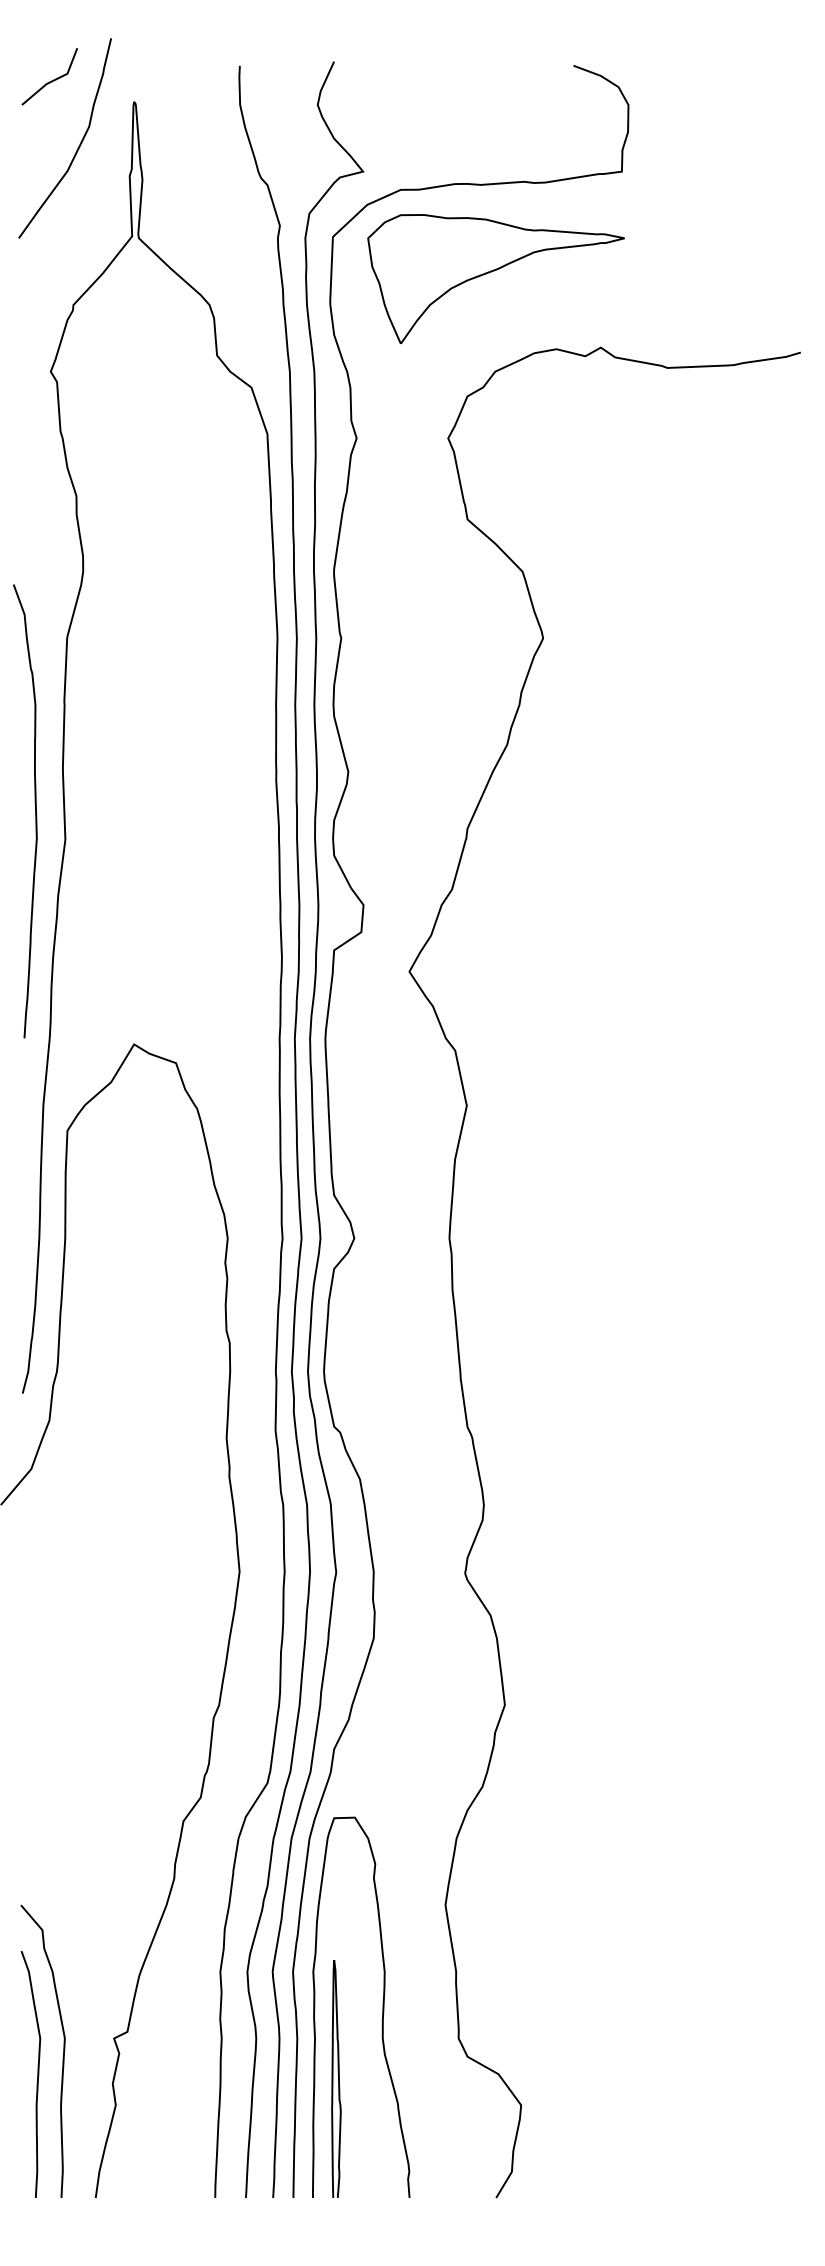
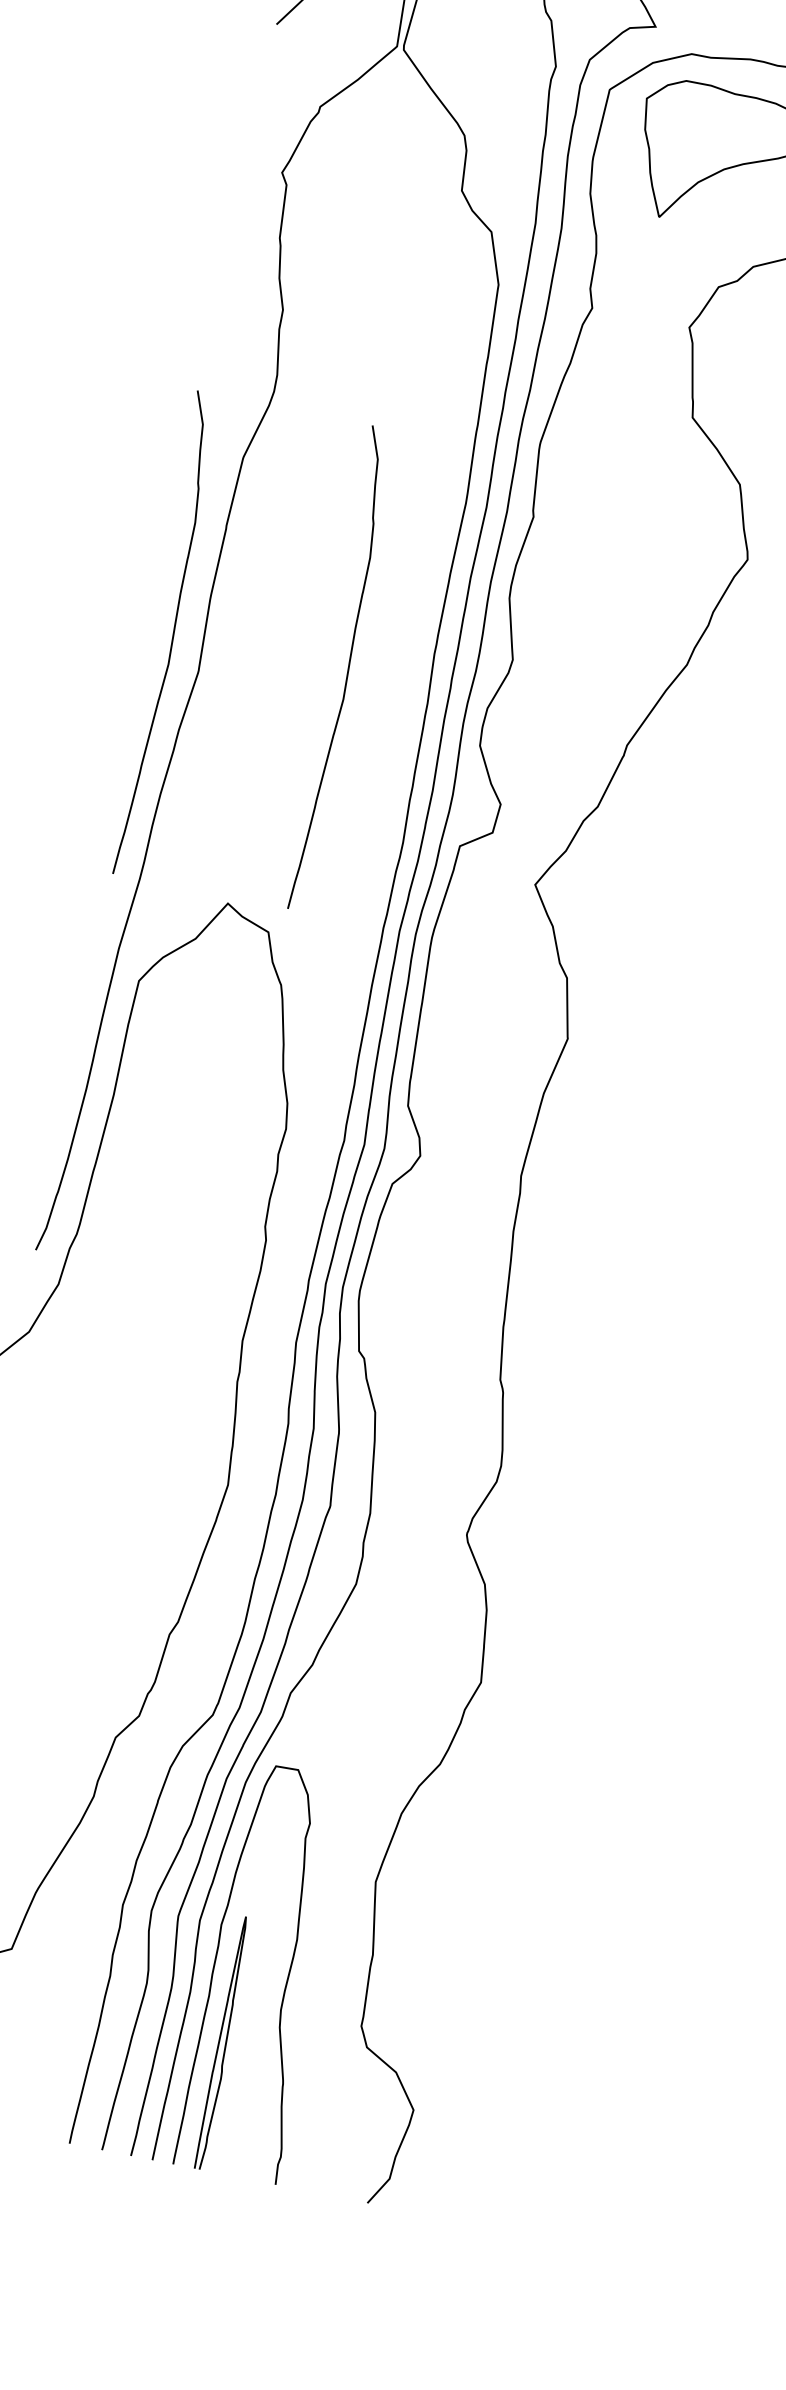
curve: (200, 811) -> (347, 670), added

